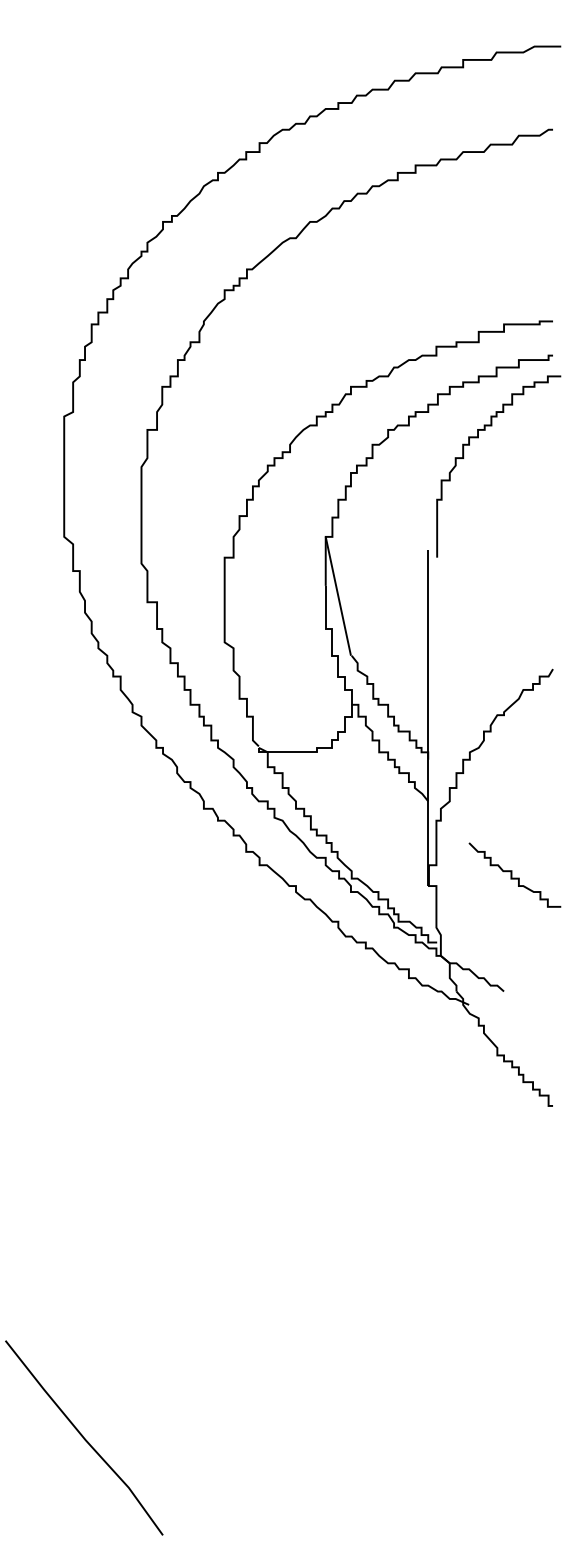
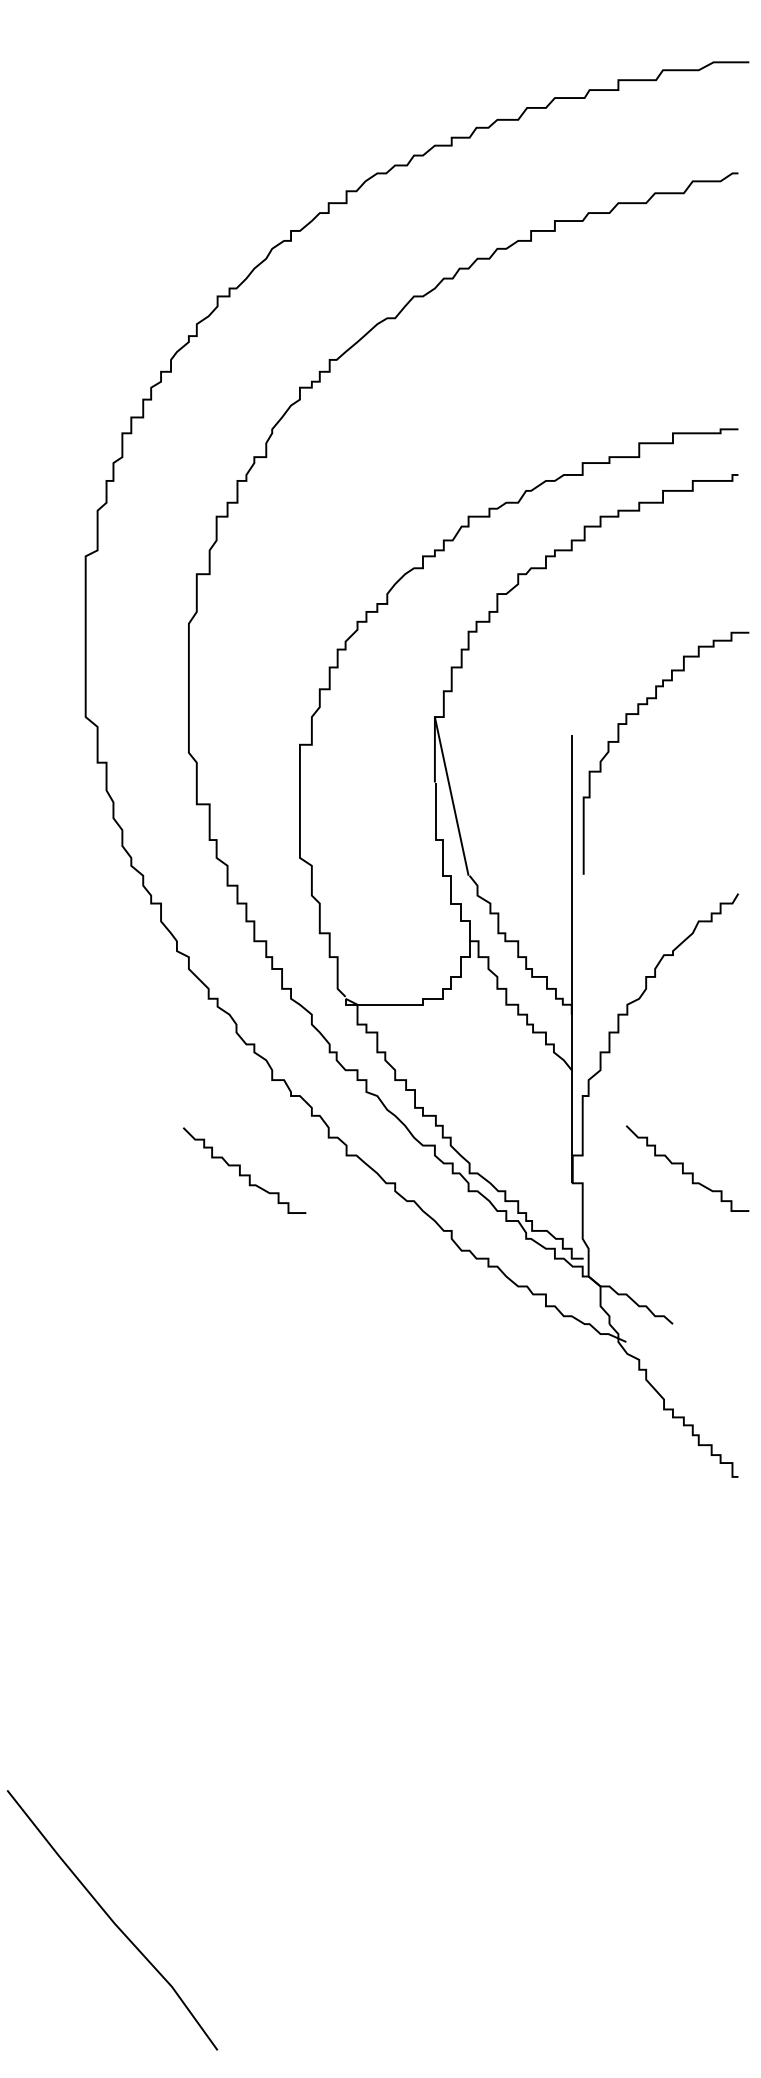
curve: (478, 437) -> (639, 714), moved
curve: (180, 876) -> (240, 1170), added

